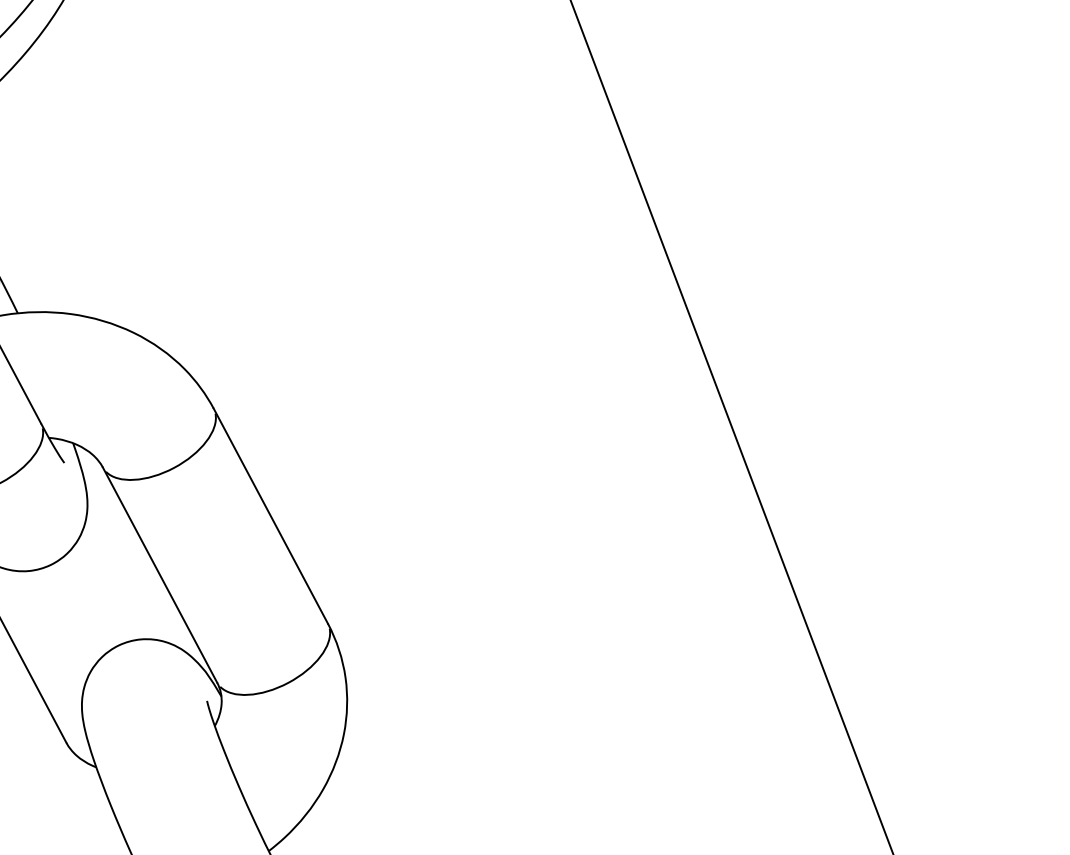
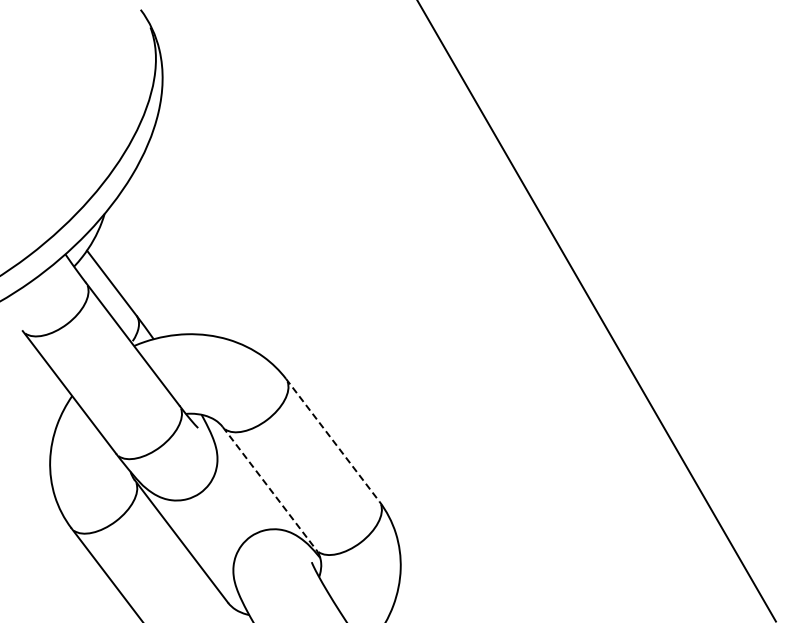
line: (270, 516) -> (332, 440), solid -> dashed
line: (160, 575) -> (269, 488), solid -> dashed

